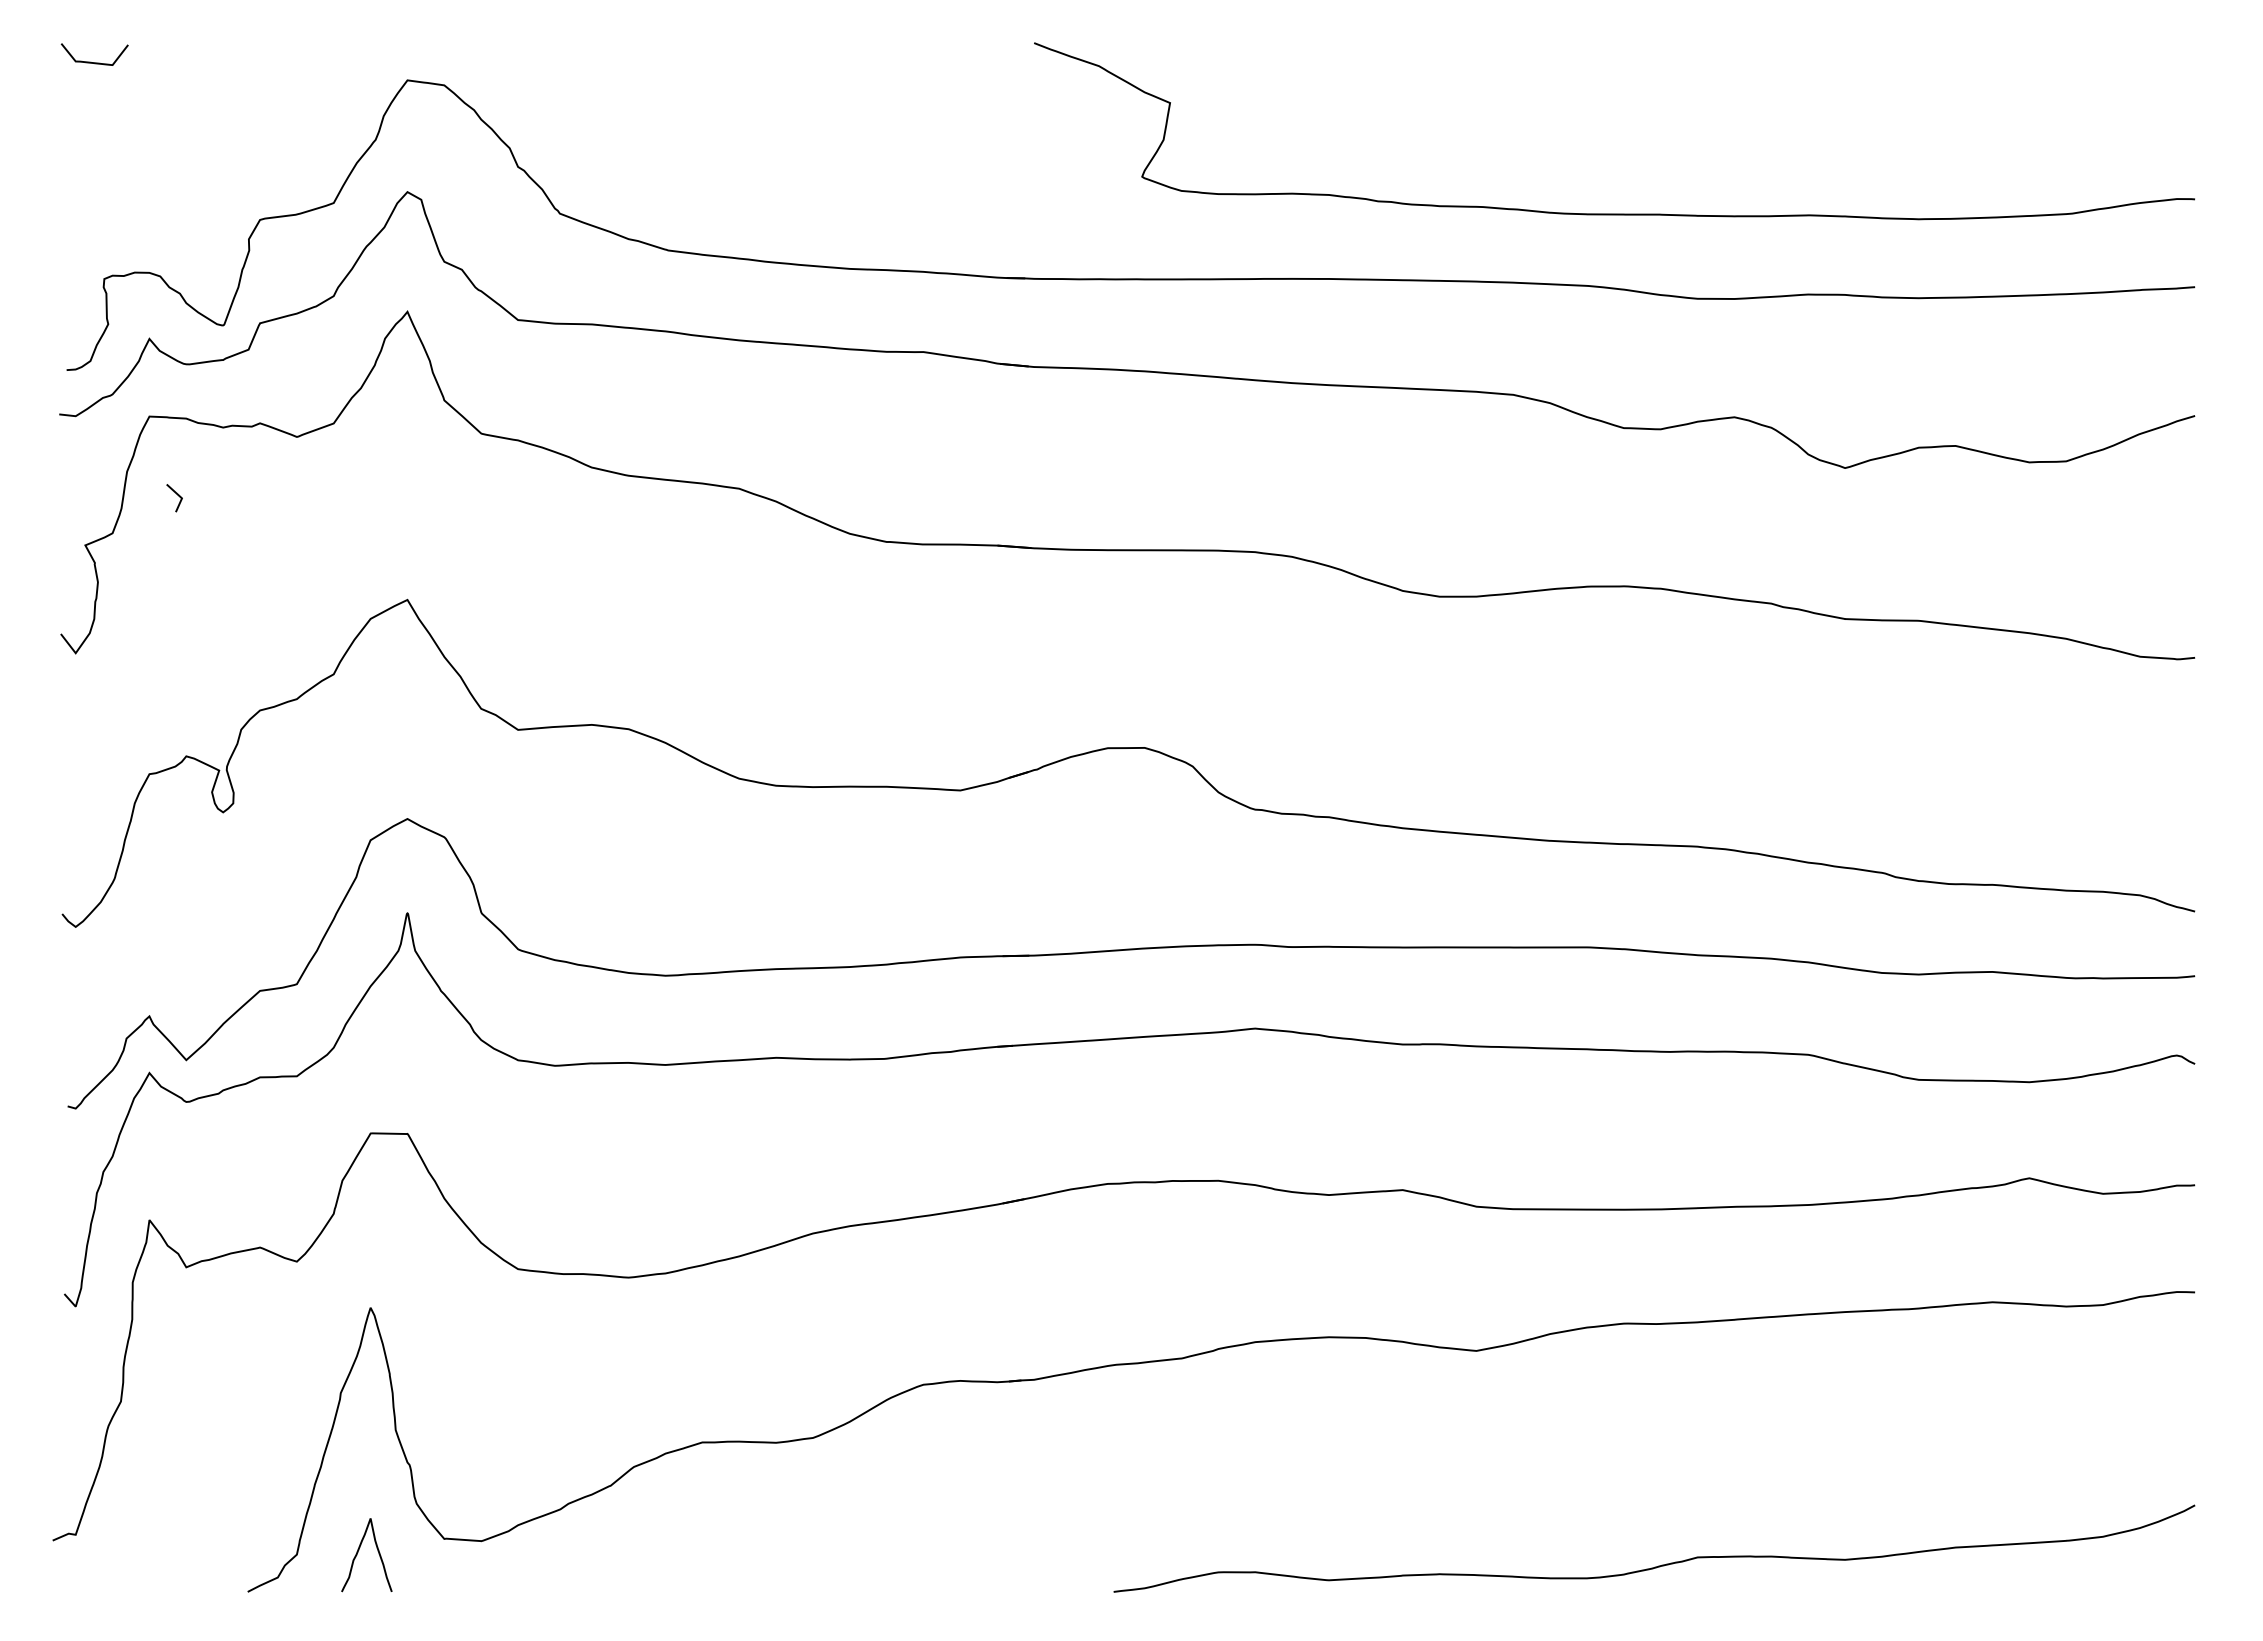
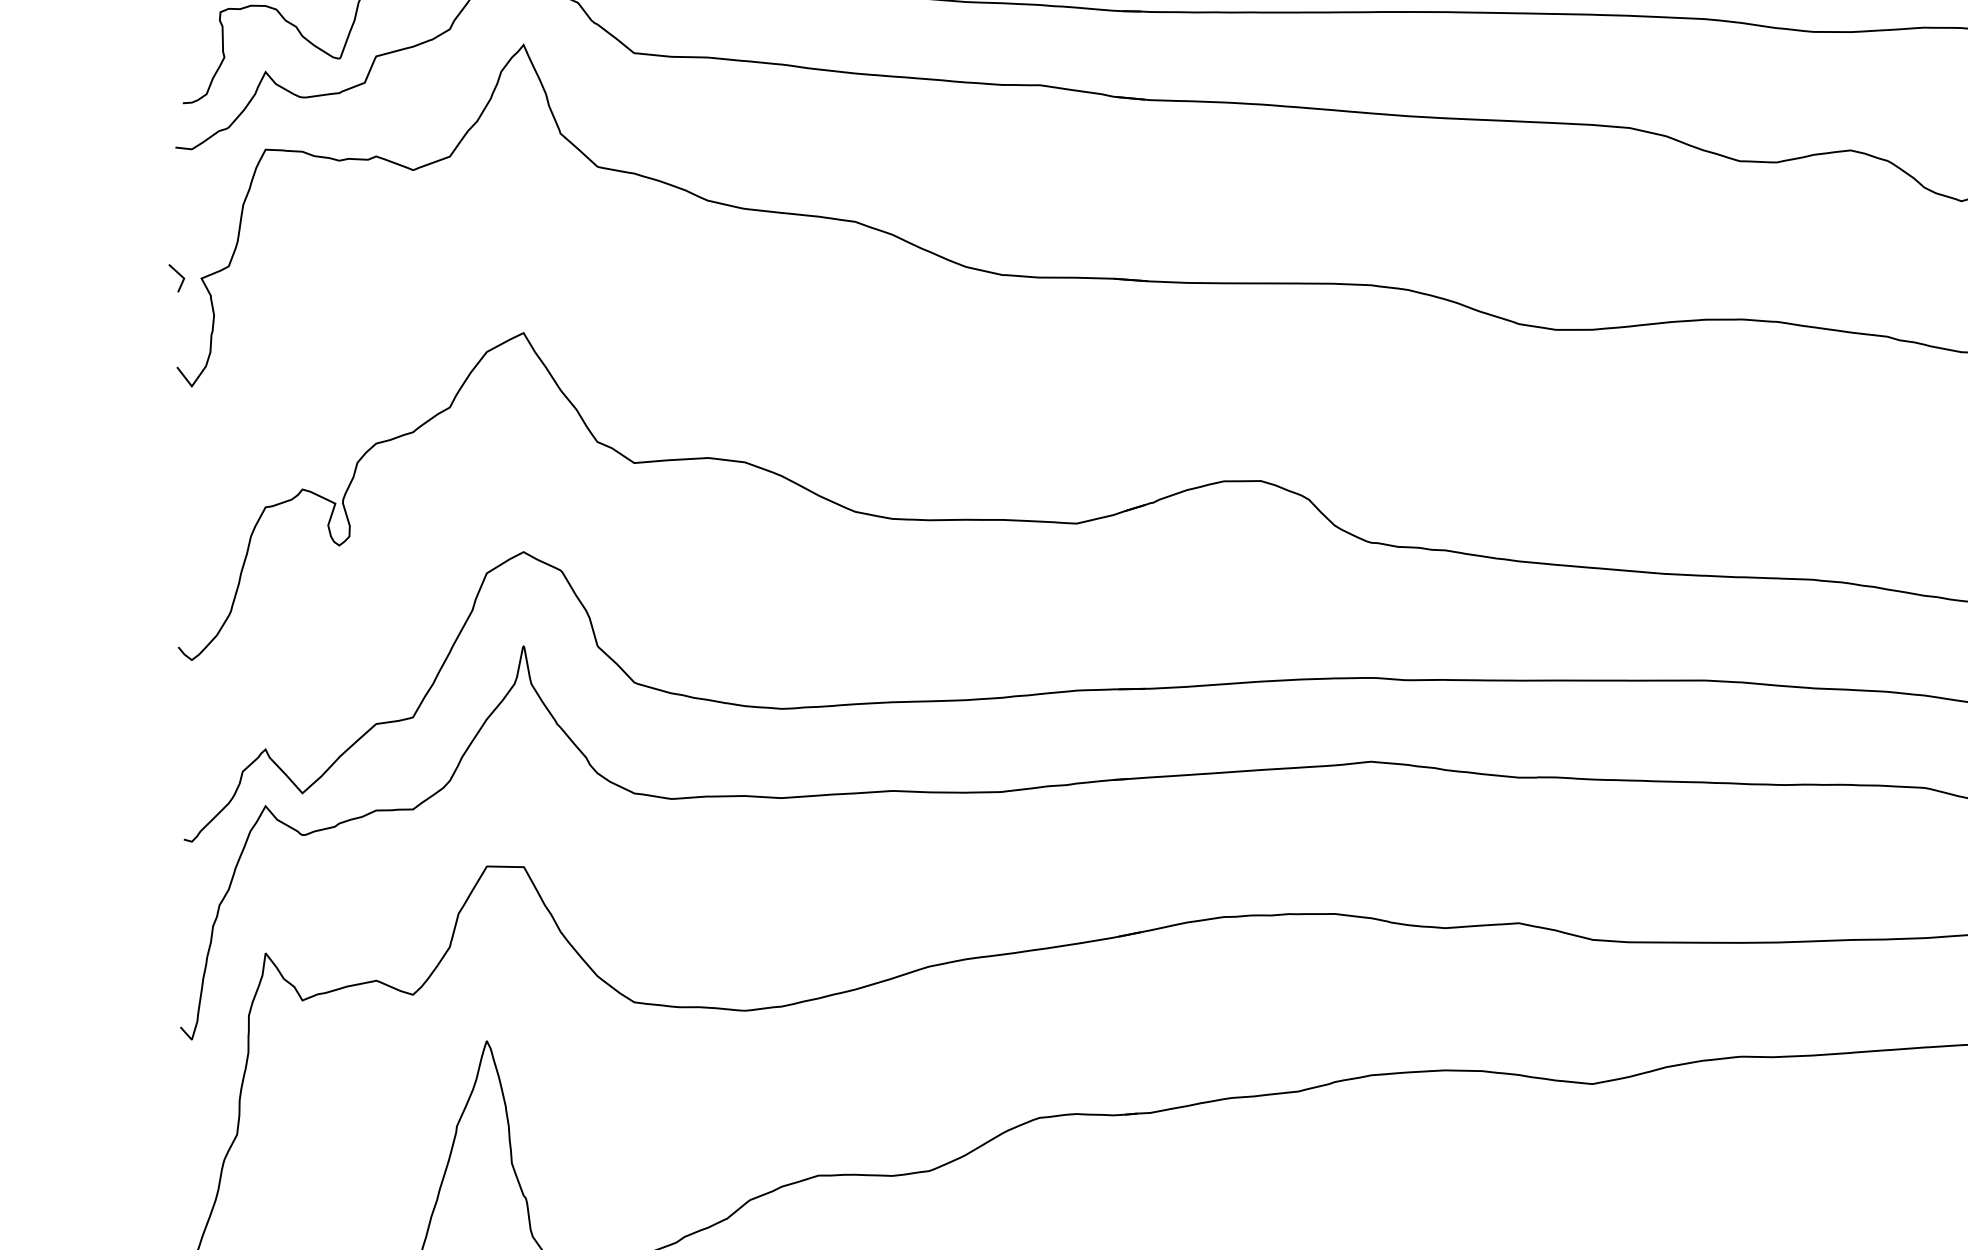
line: (177, 495) -> (179, 275), moved

